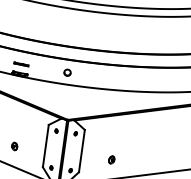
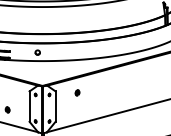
part: (111, 159) -> (77, 92), moved

